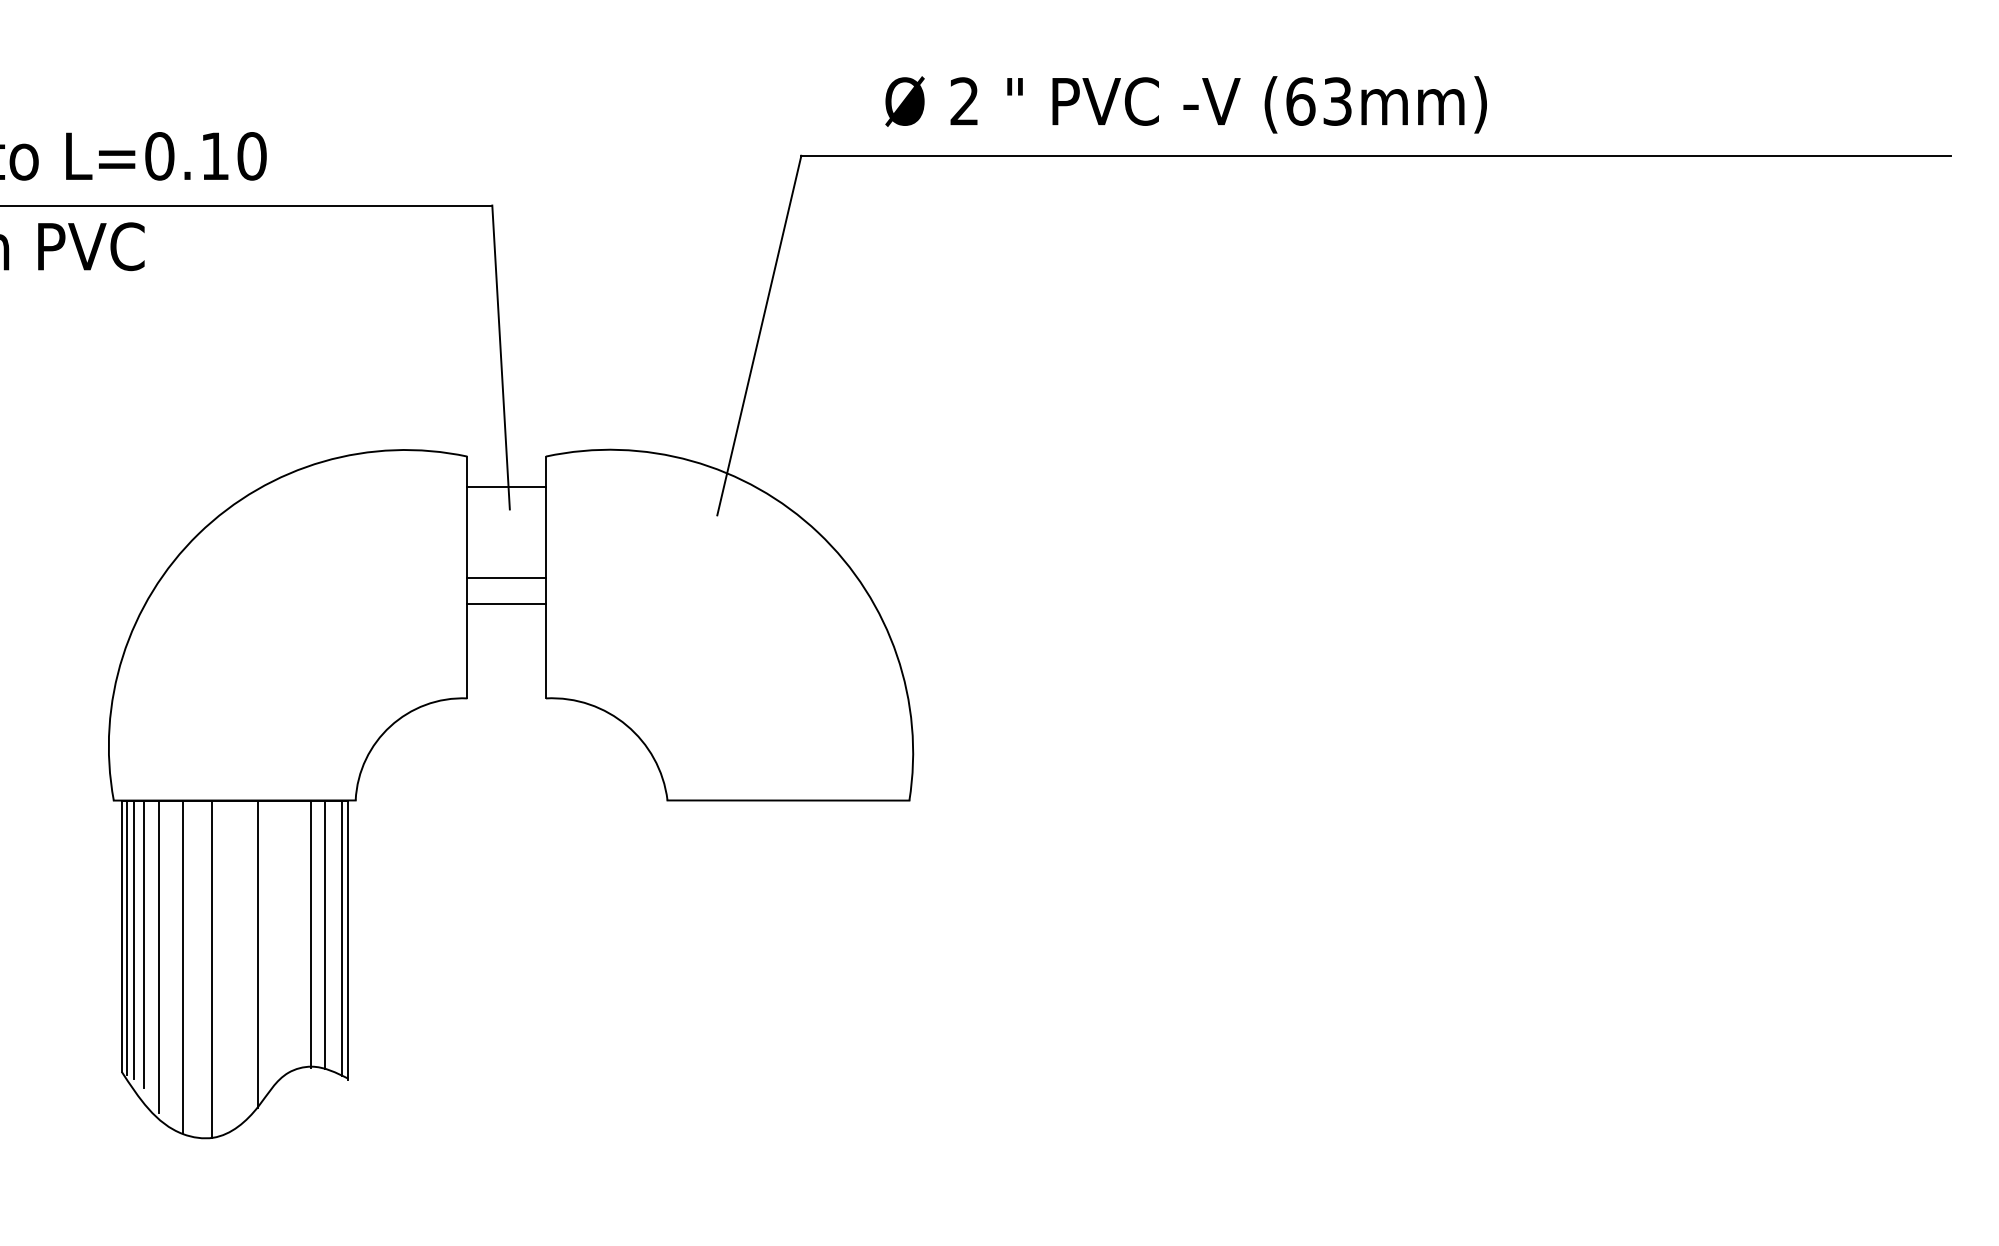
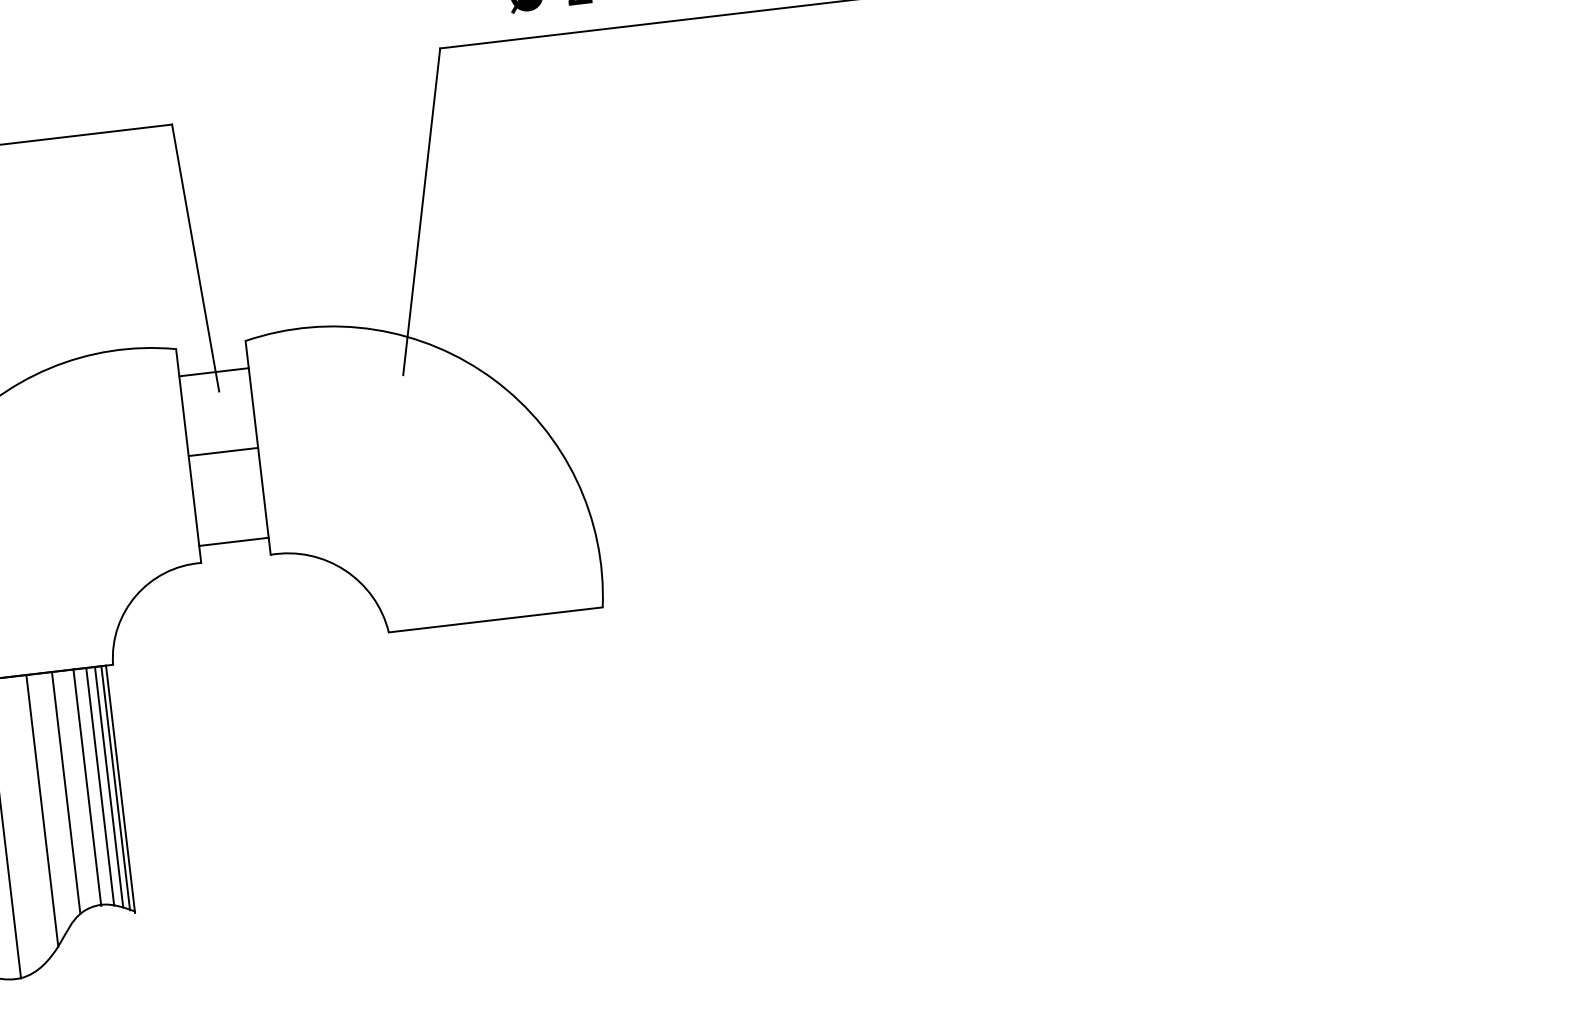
line: (506, 604) -> (233, 542), moved
line: (335, 936) -> (109, 787), added
line: (286, 937) -> (66, 793), added

